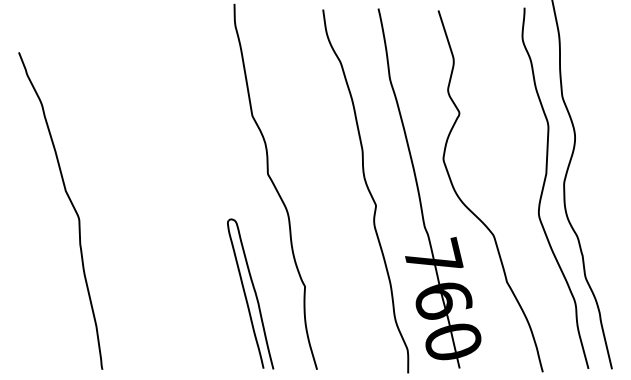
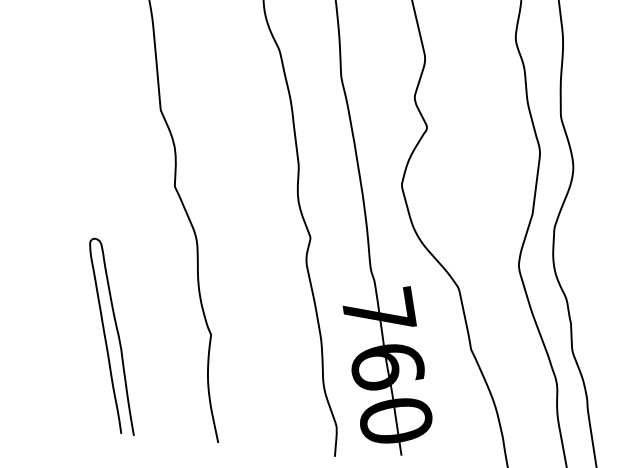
part: (250, 293) -> (112, 335), moved

